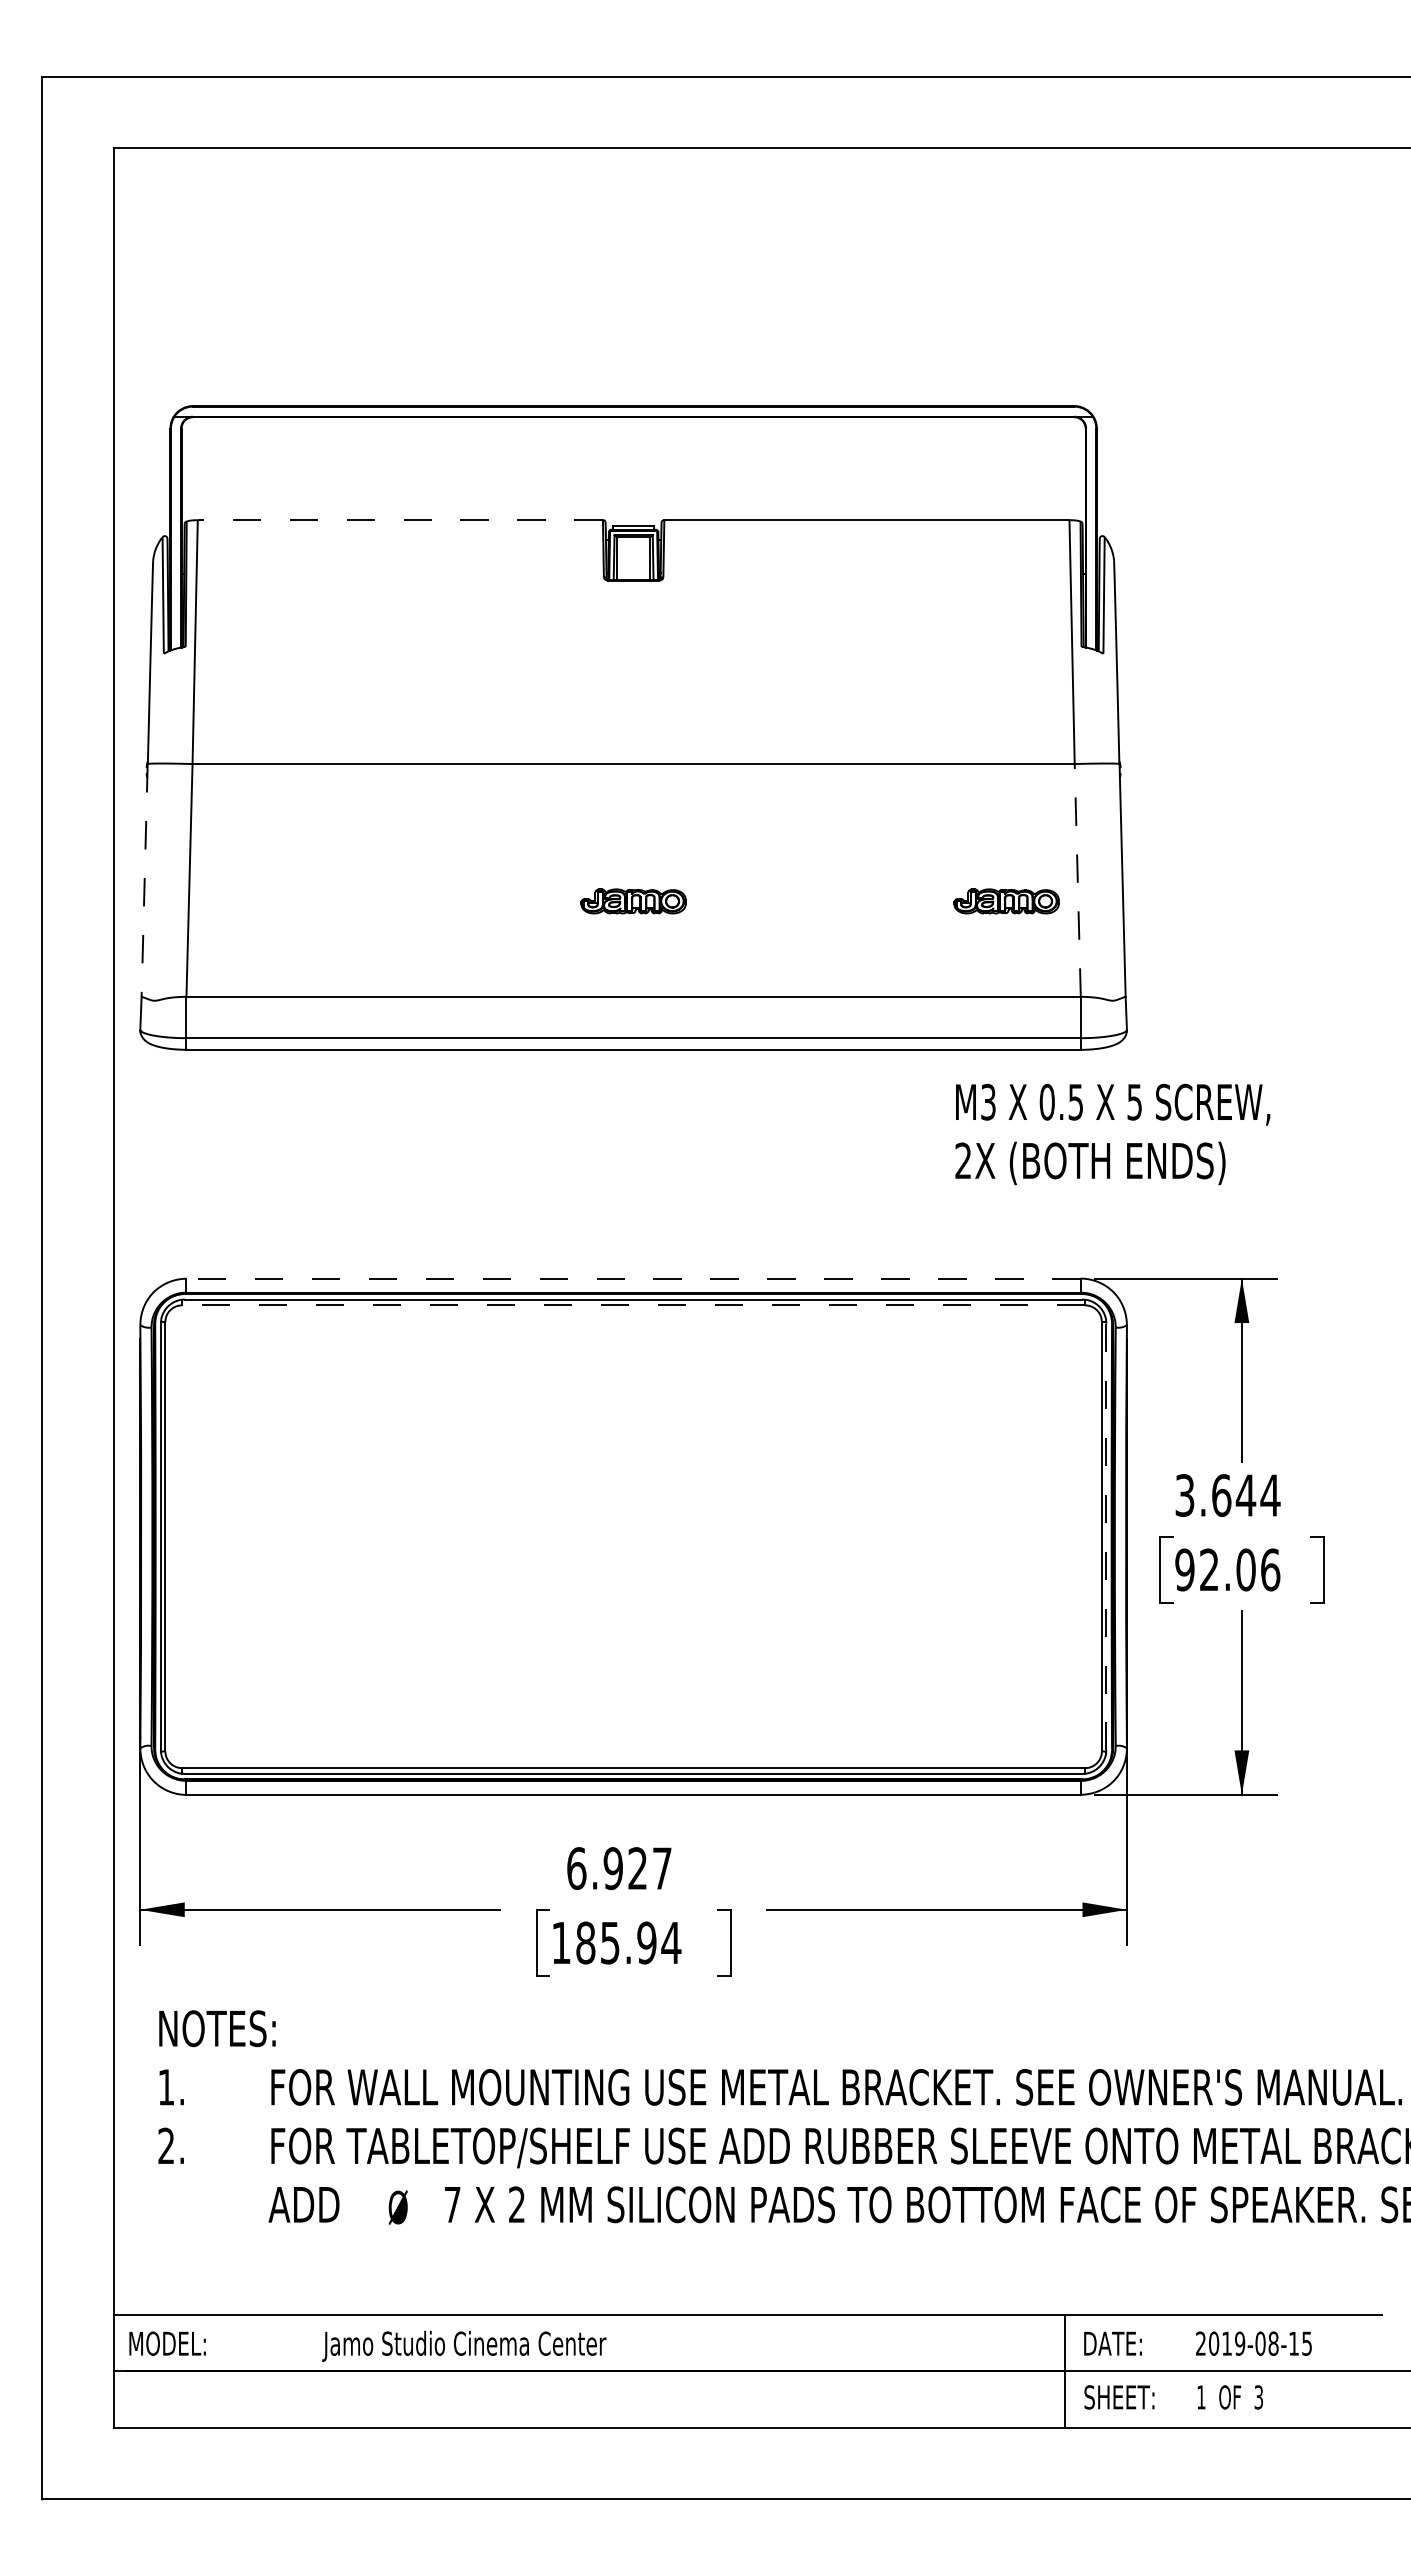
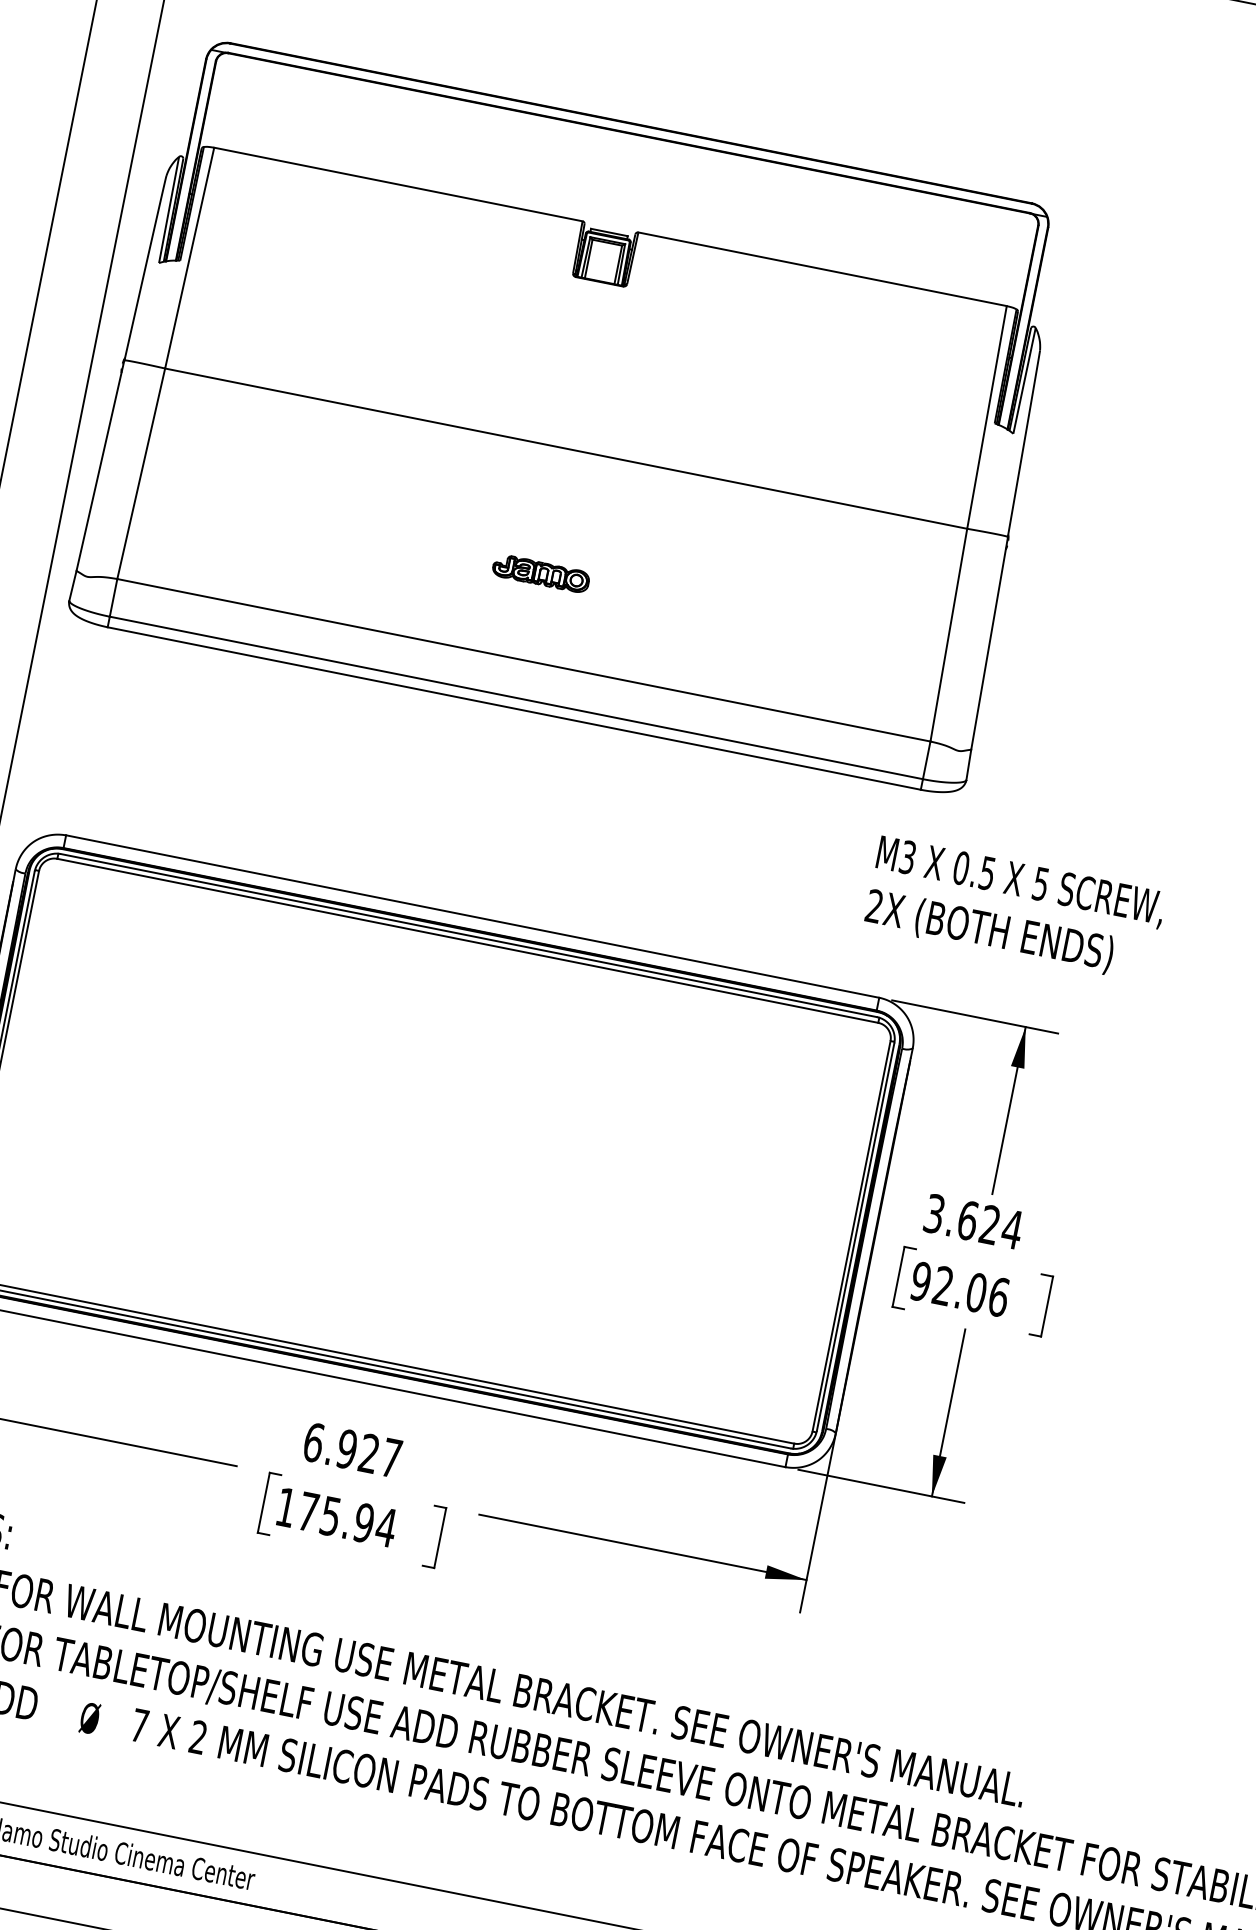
line: (400, 520) -> (398, 184), dashed -> solid
line: (1077, 879) -> (948, 634), dashed -> solid
line: (144, 880) -> (100, 465), dashed -> solid
part: (1006, 901) -> (880, 641), removed
text: (1112, 1134) -> (1014, 909), moved
line: (633, 1278) -> (472, 916), dashed -> solid
line: (633, 1305) -> (467, 940), dashed -> solid
text: (1245, 1495) -> (989, 1224), 3.644 -> 3.624
line: (1106, 1537) -> (855, 1237), dashed -> solid
text: (585, 1942) -> (308, 1511), 185.94 -> 175.94

